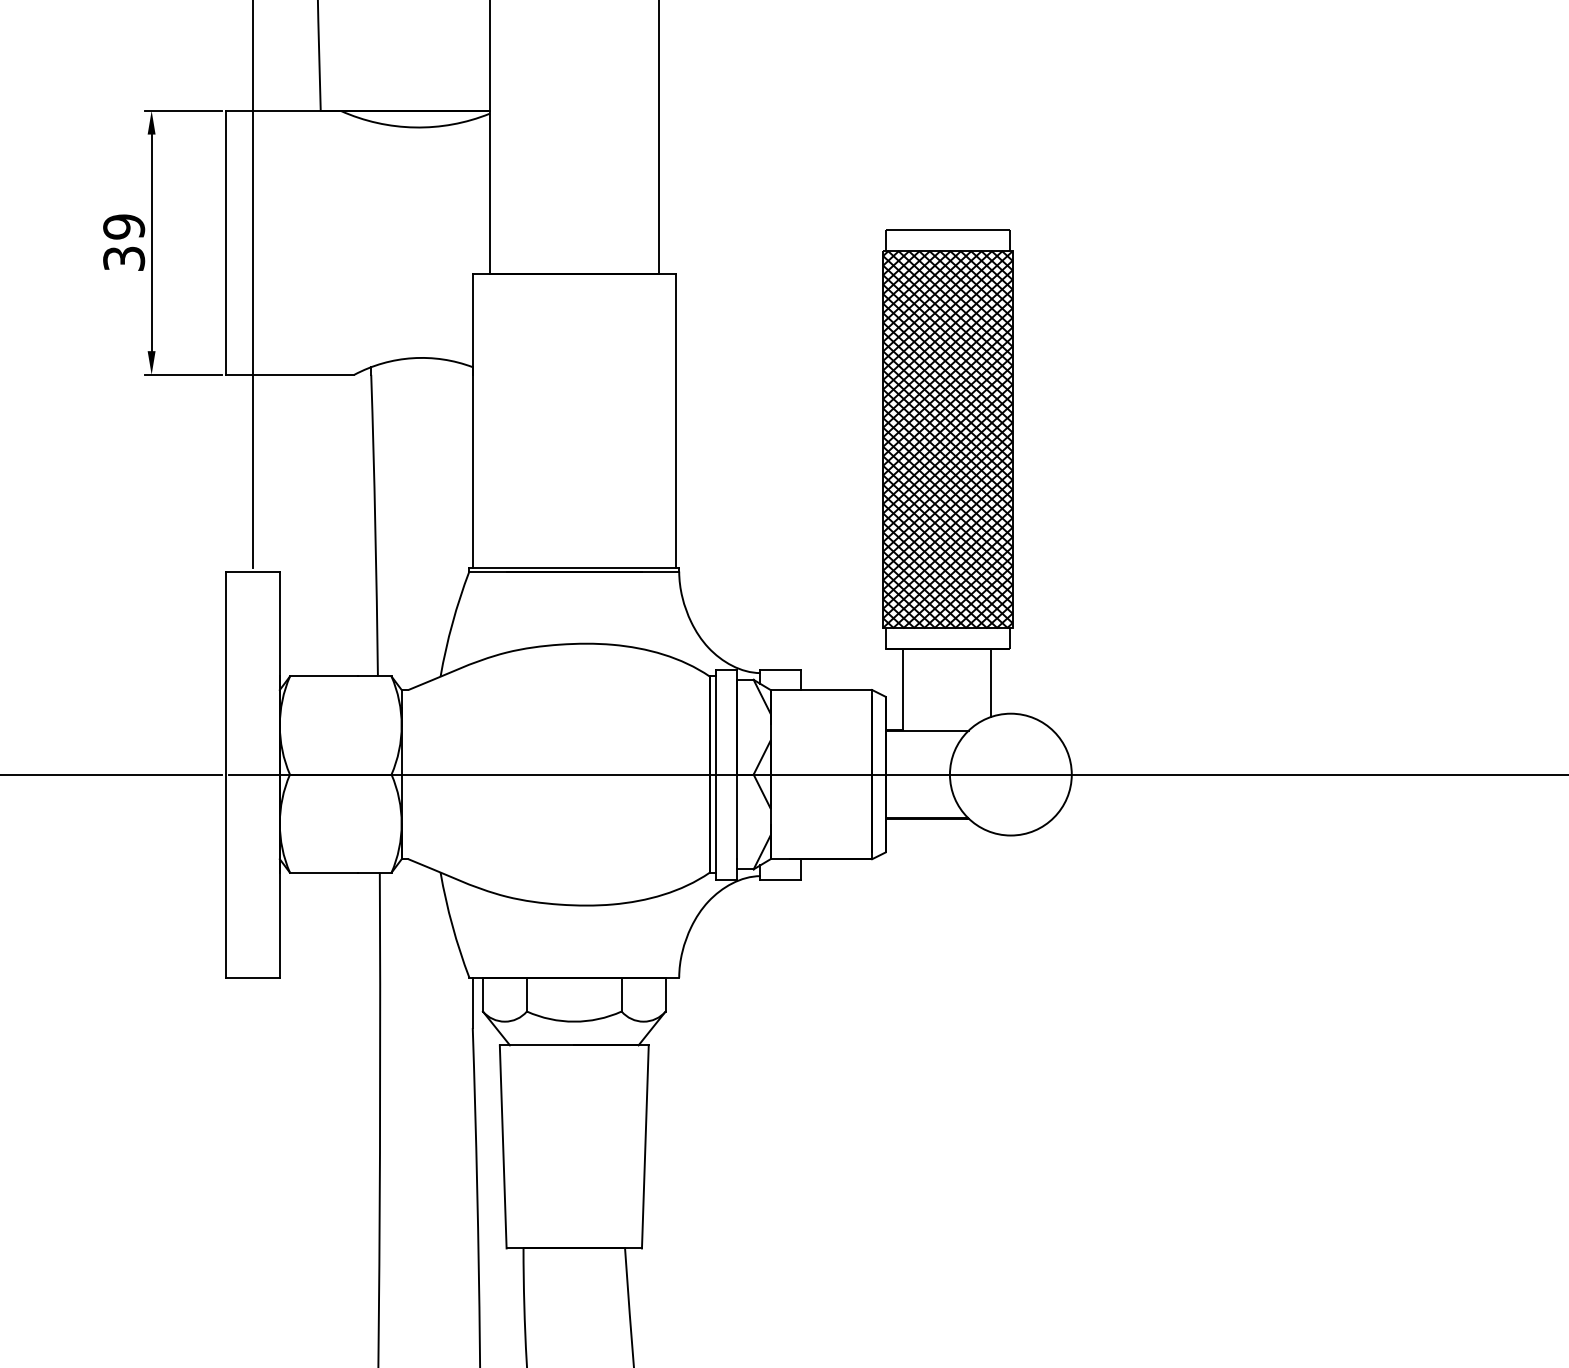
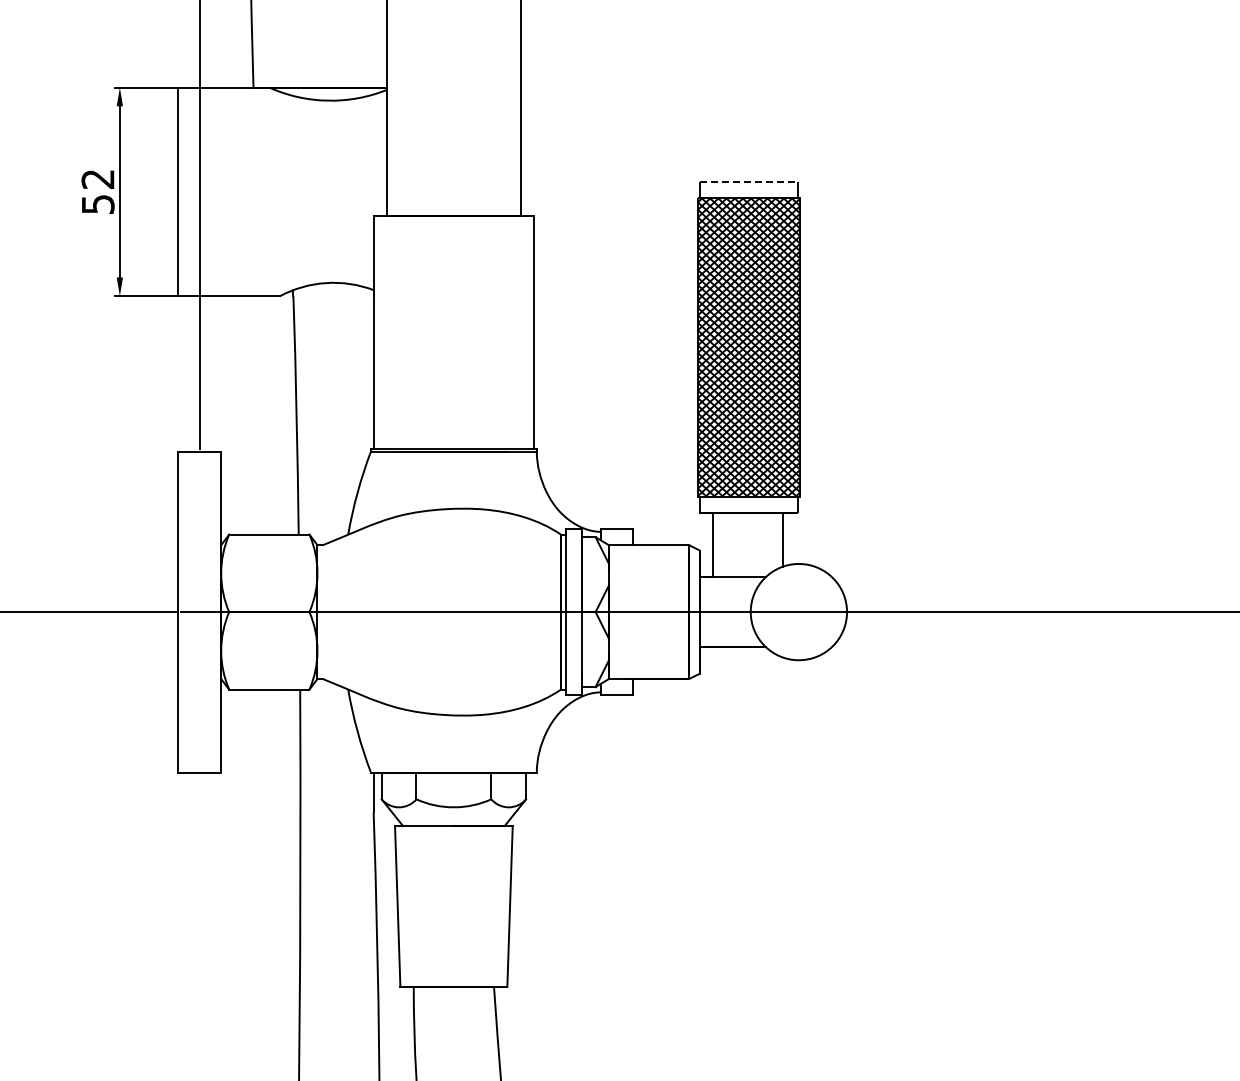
line: (948, 229) -> (749, 181), solid -> dashed
text: (123, 242) -> (97, 191), 39 -> 52

